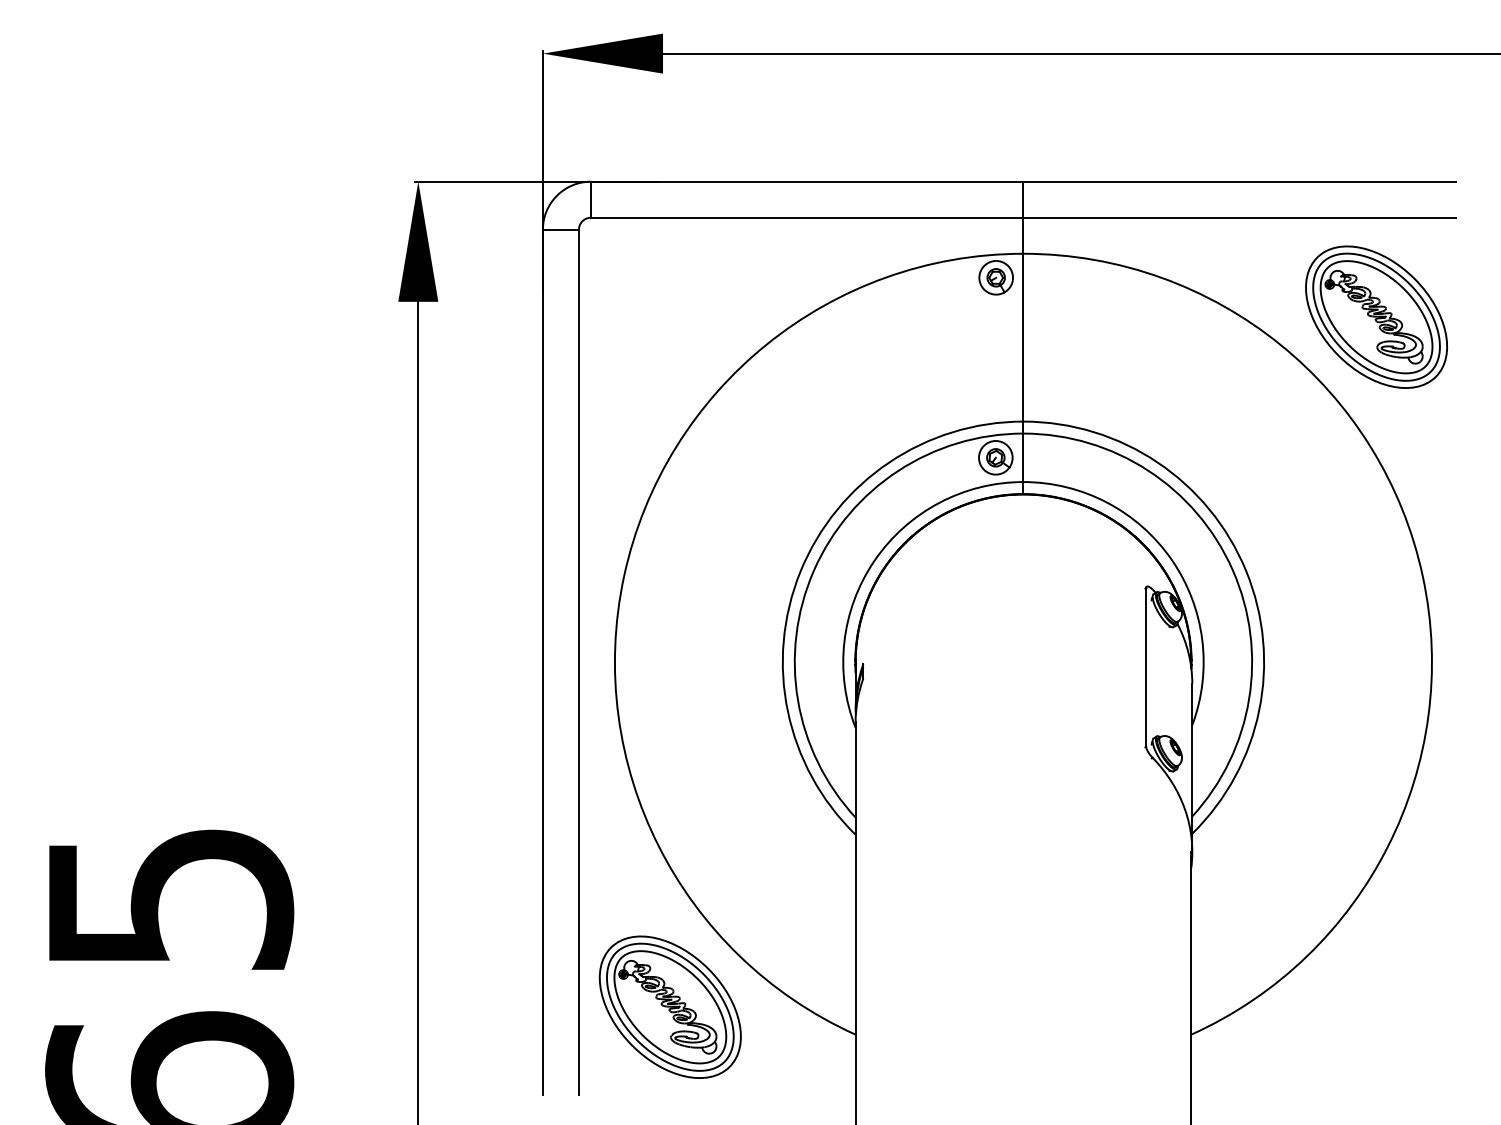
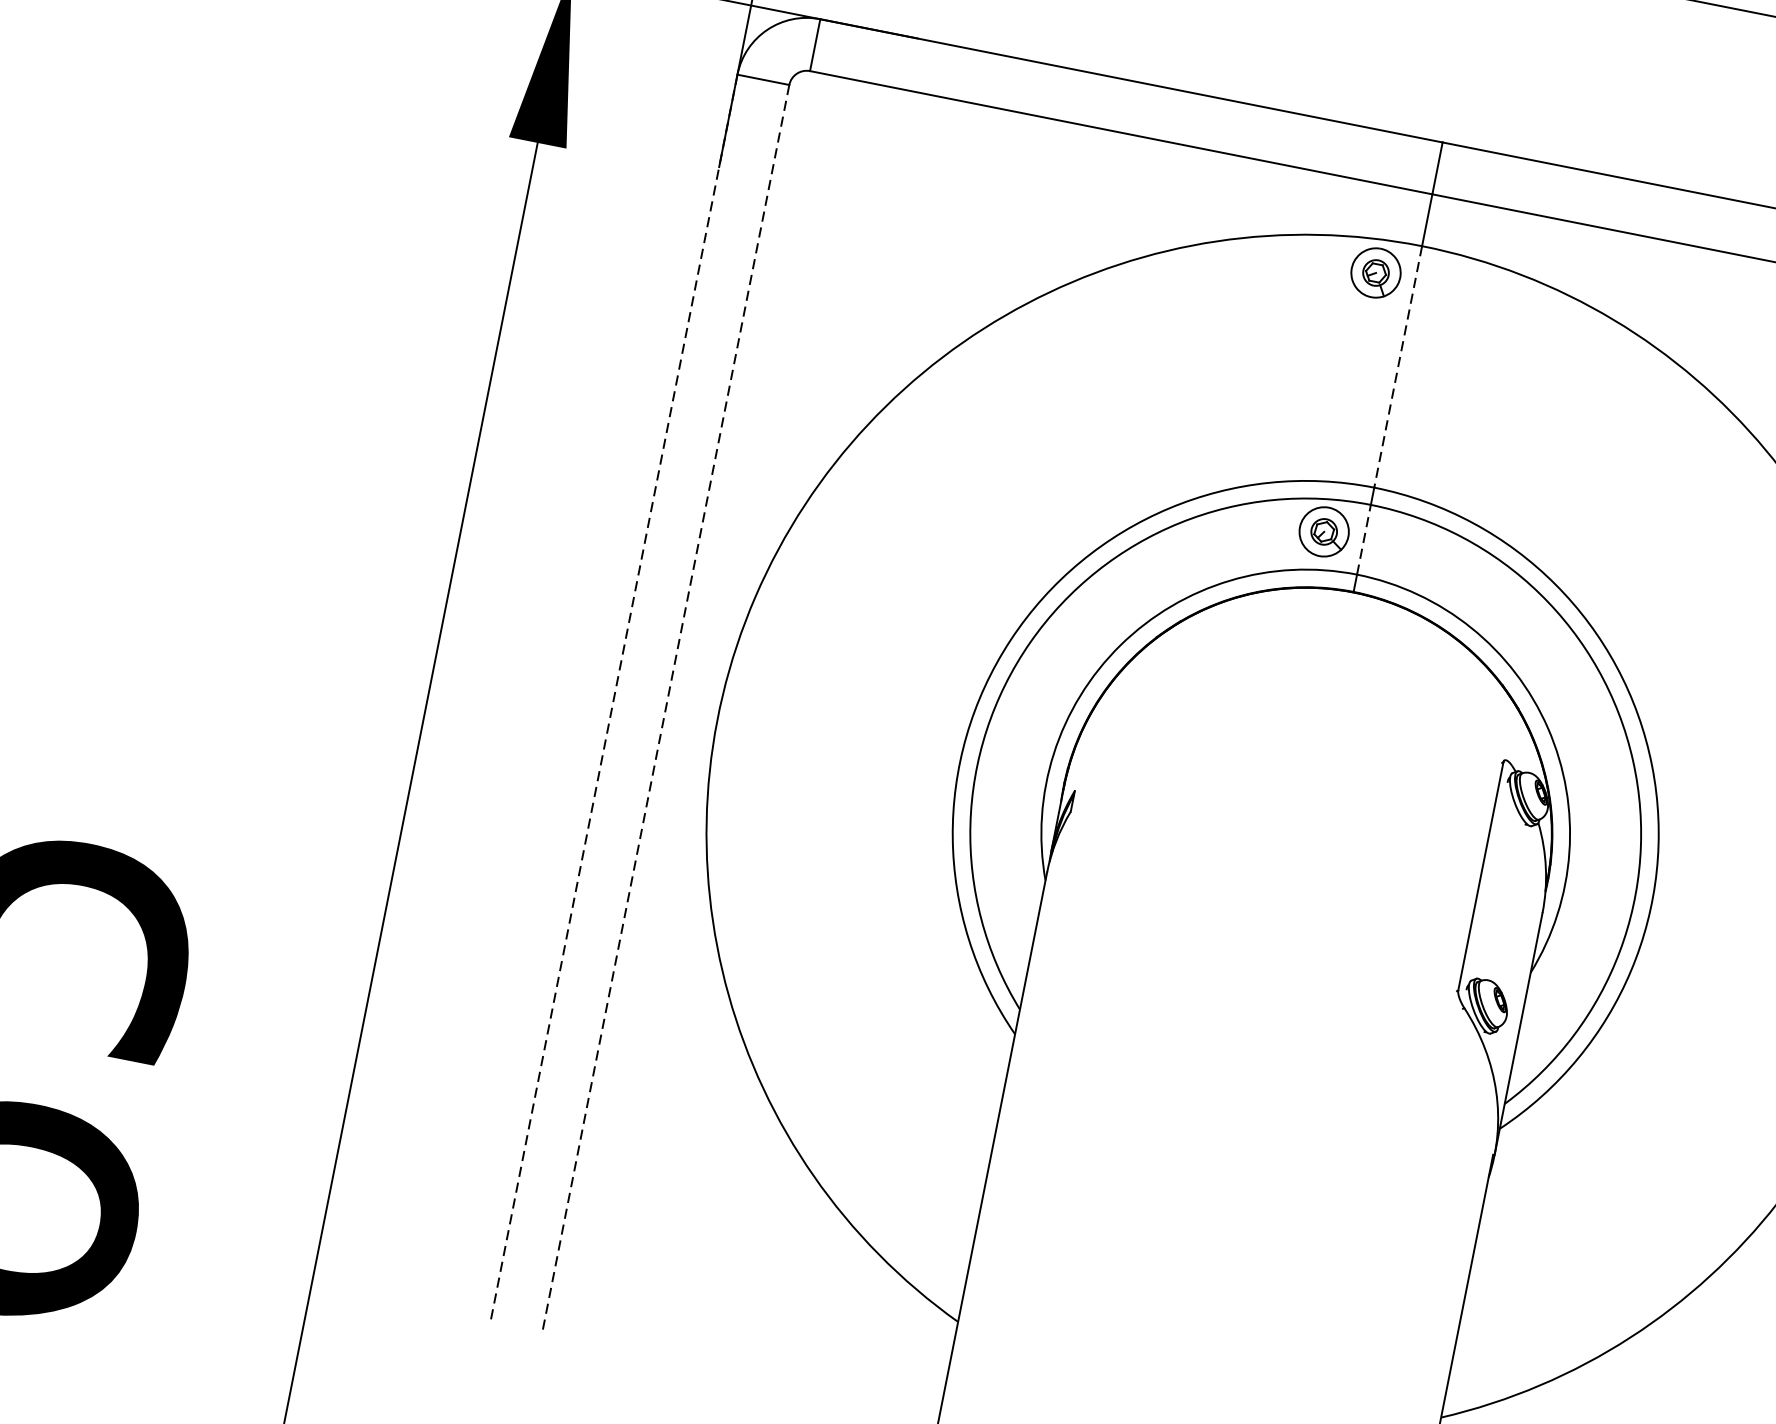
line: (1023, 337) -> (1398, 366), solid -> dashed
line: (1023, 457) -> (1364, 539), solid -> dashed
line: (542, 662) -> (613, 697), solid -> dashed
line: (578, 662) -> (665, 707), solid -> dashed
part: (669, 1006) -> (698, 1228), removed

